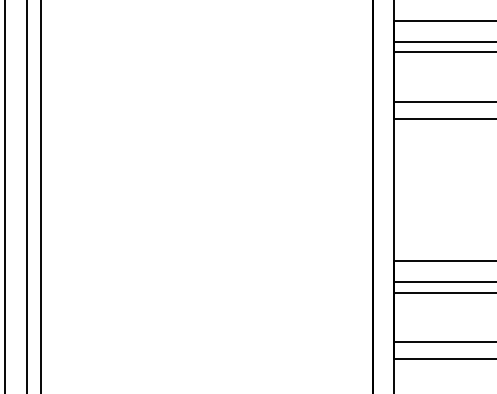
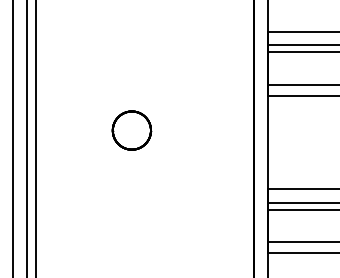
part: (186, 172) -> (131, 130), added

